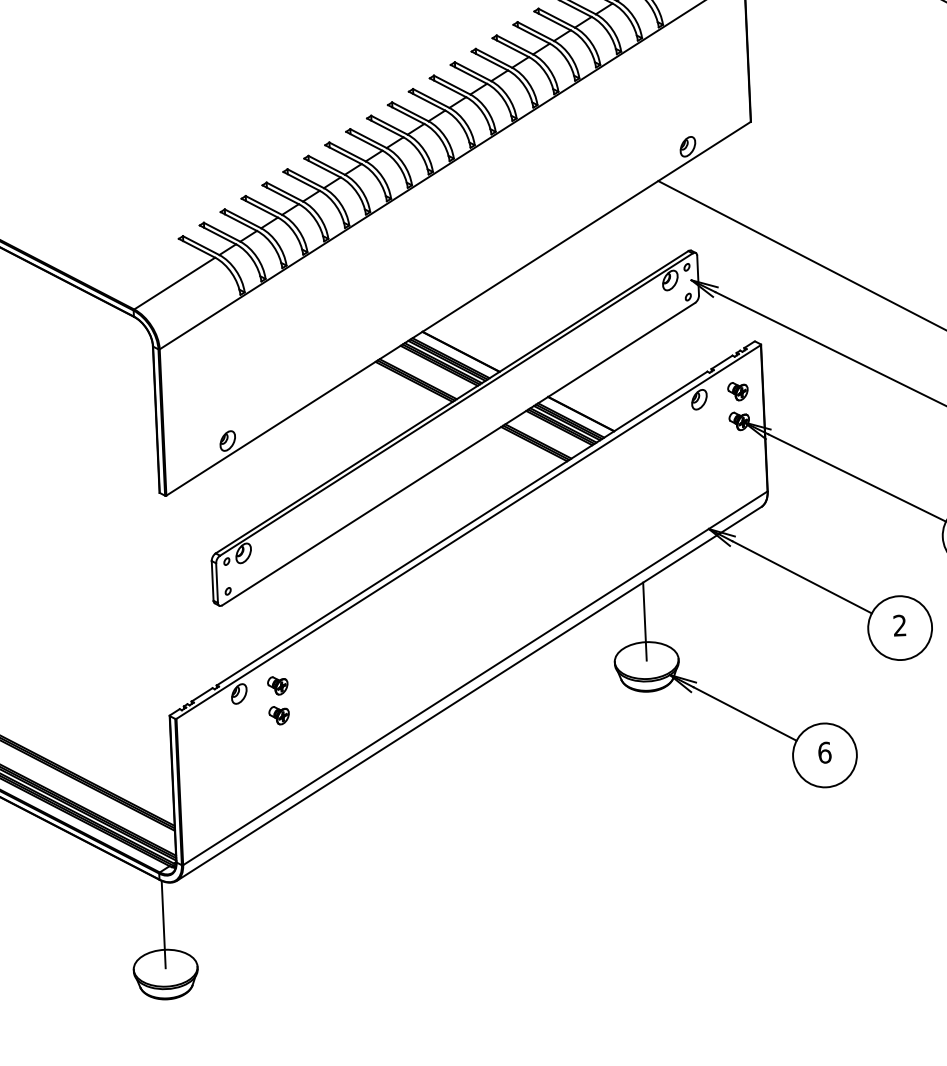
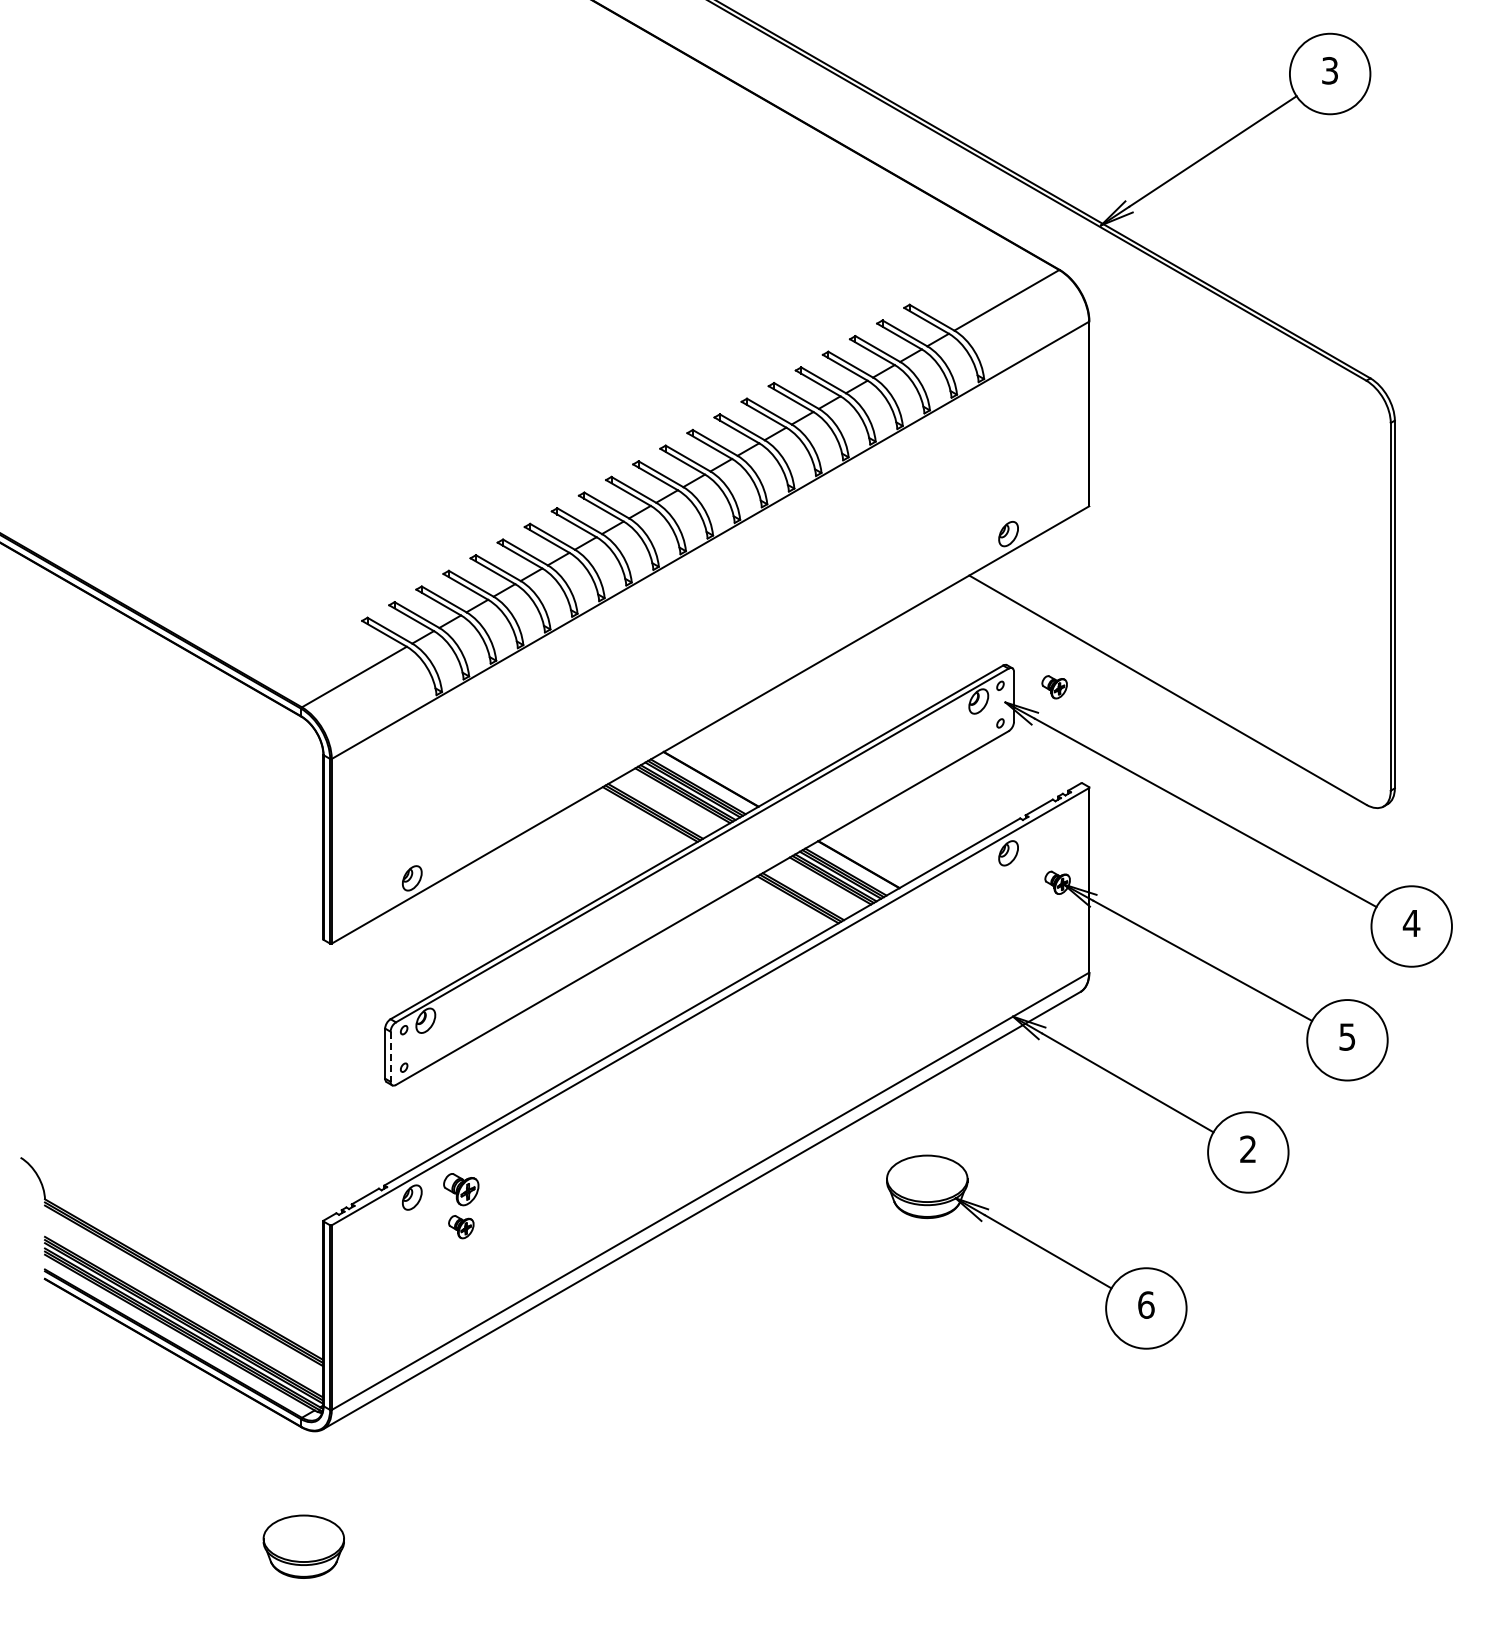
part: (737, 391) -> (1054, 687), moved
line: (217, 583) -> (390, 1057), solid -> dashed
line: (645, 621) -> (927, 1129), removed
part: (278, 685) -> (461, 1189), size x1.4
line: (163, 924) -> (303, 1483), removed

